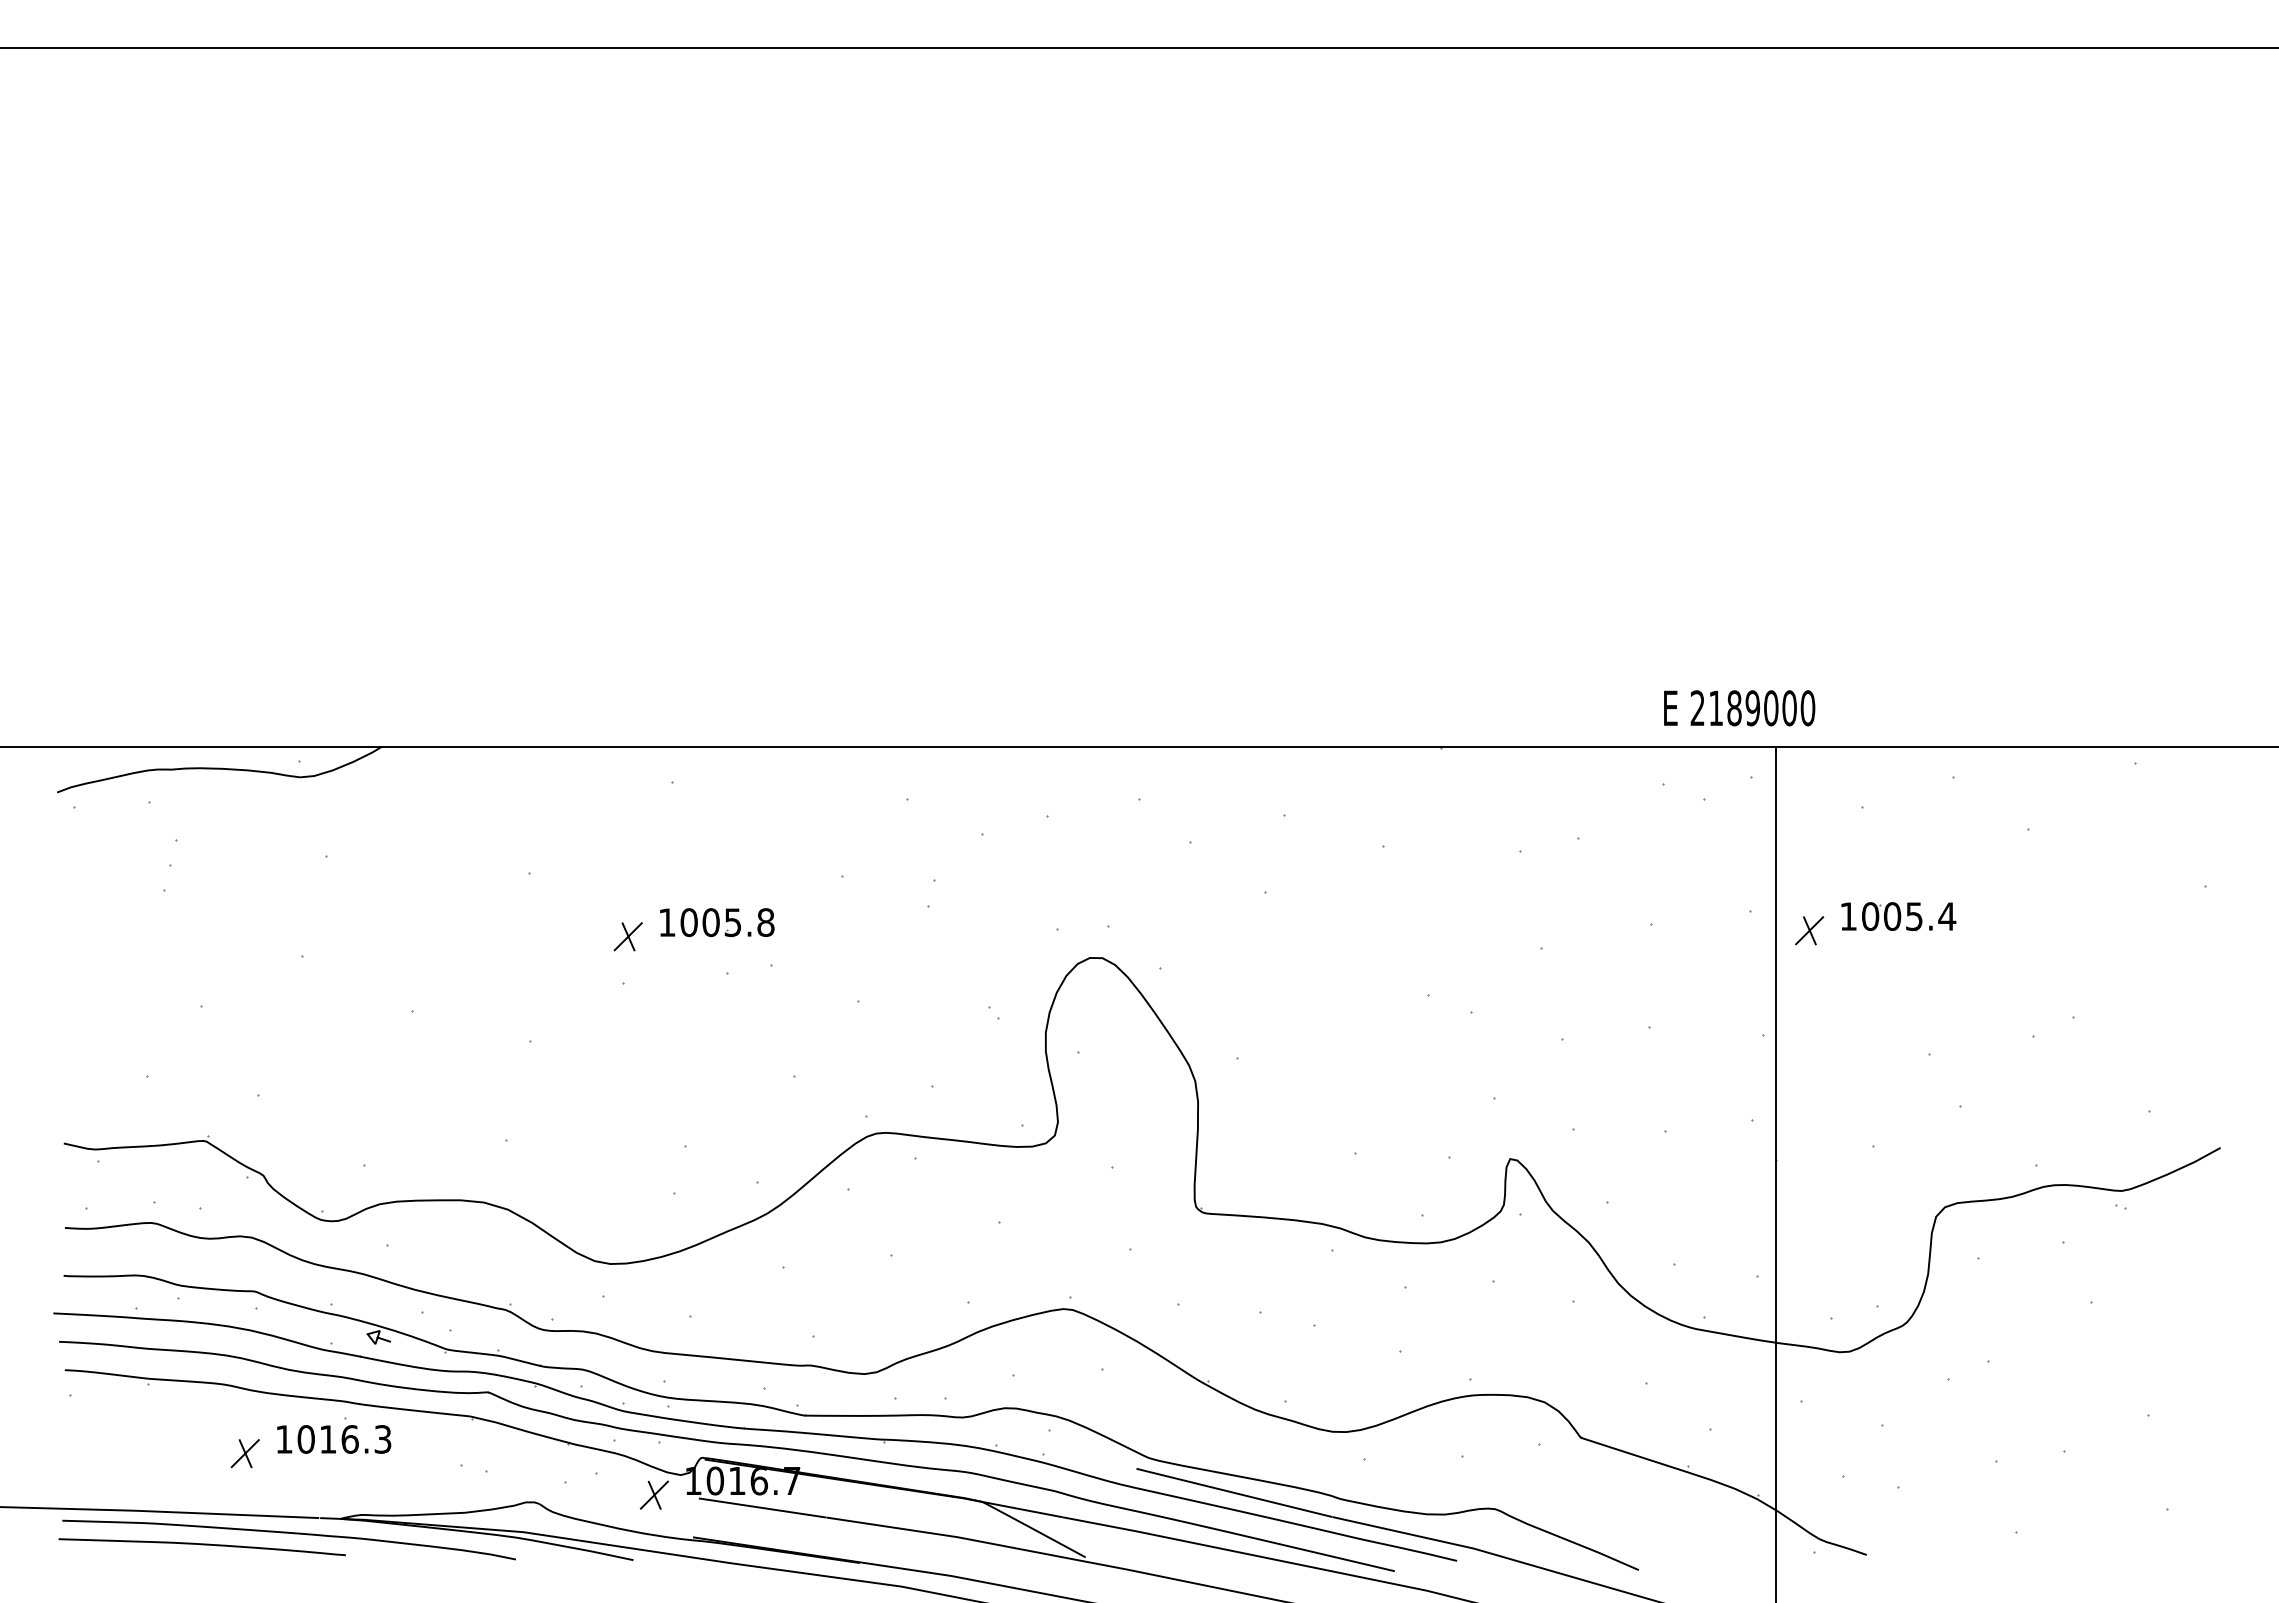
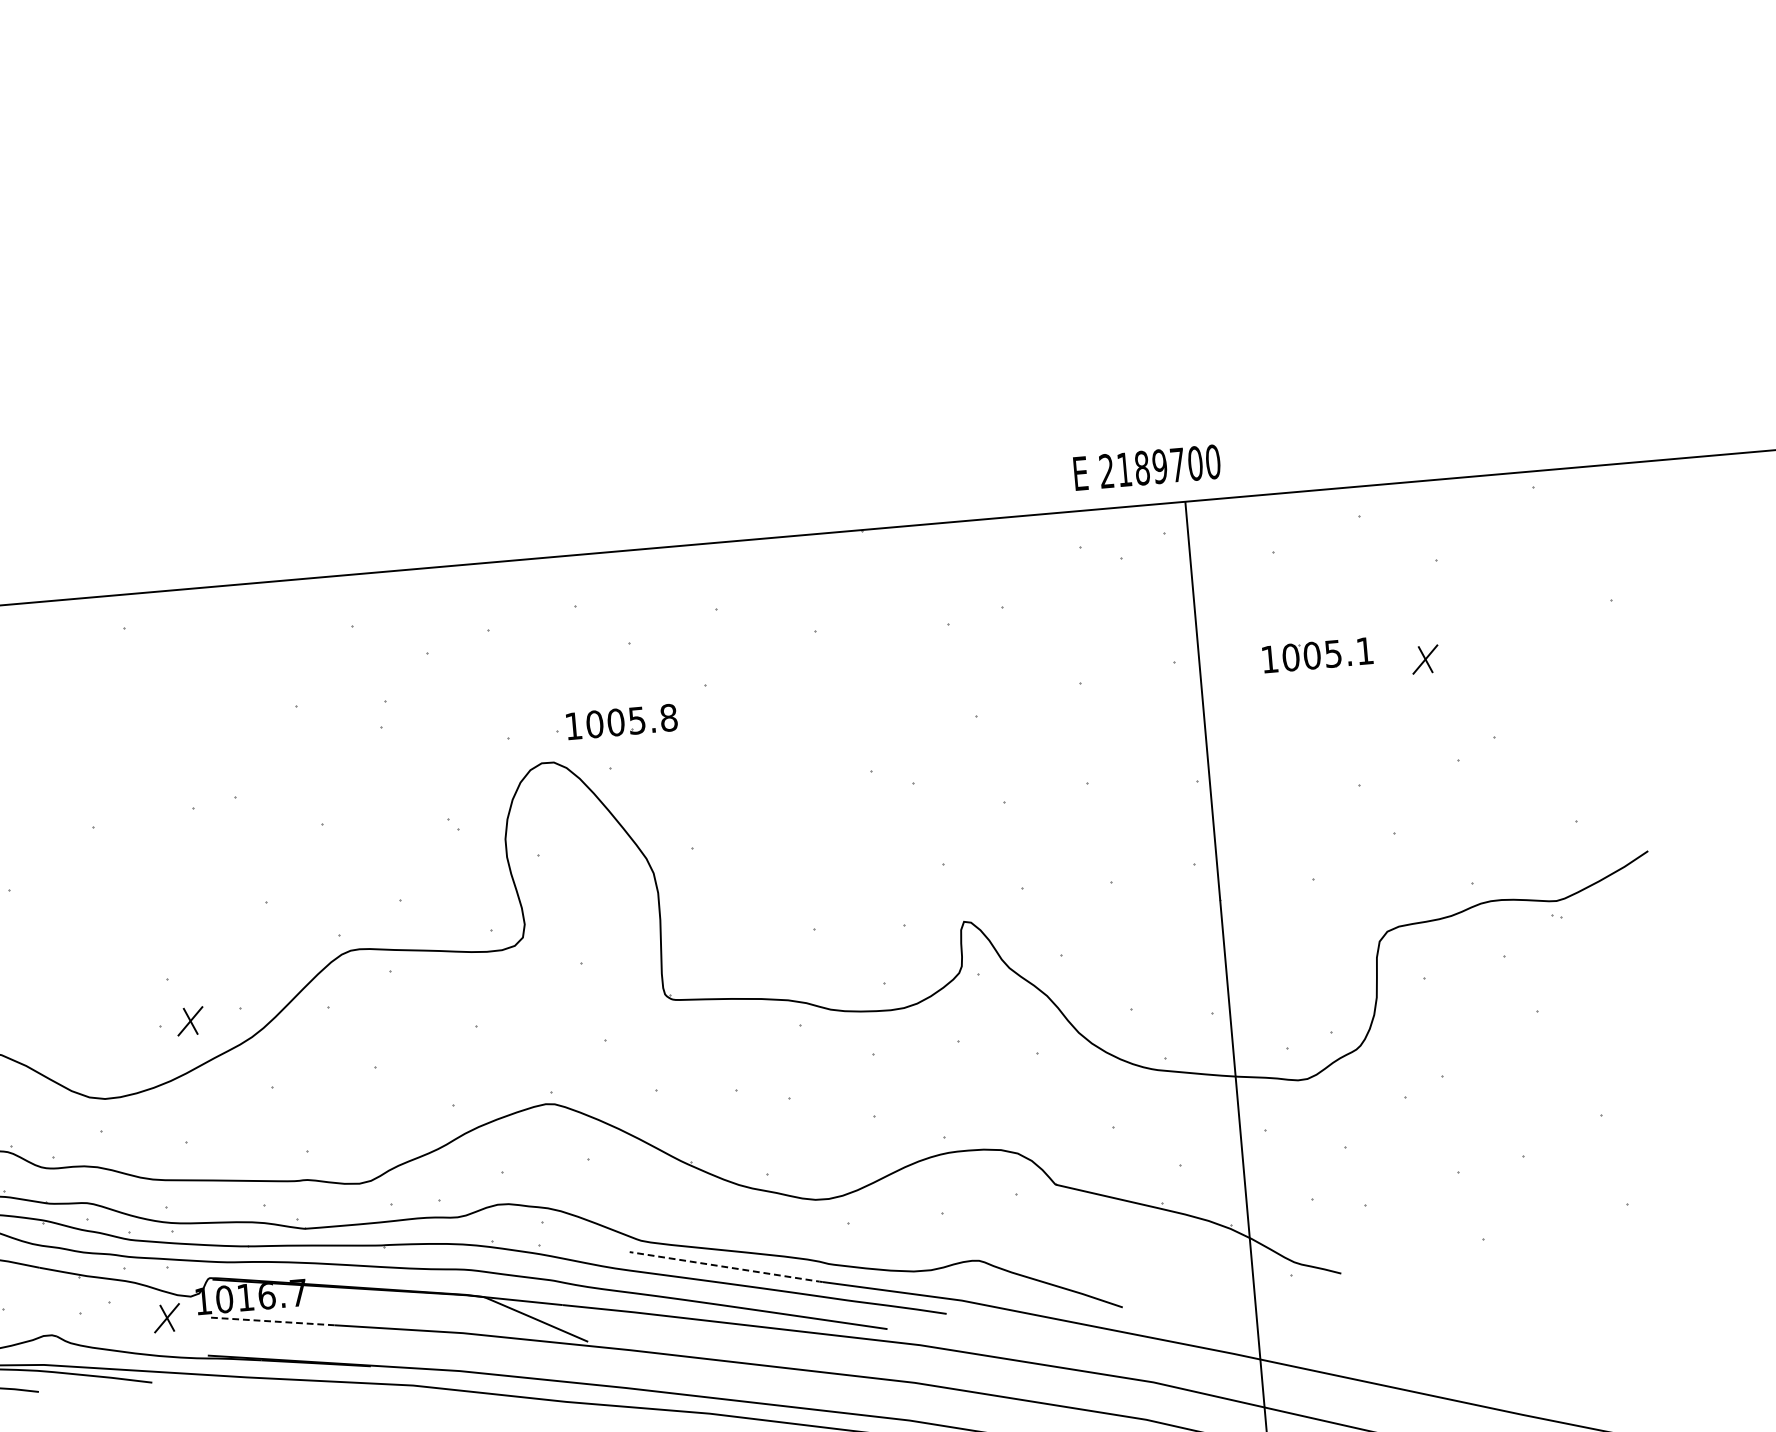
text: (1771, 708) -> (1177, 465), 2189000 -> 2189700
text: (1947, 916) -> (1365, 651), 1005.4 -> 1005.1
part: (717, 922) -> (622, 721), moved
part: (1809, 930) -> (1425, 659), moved
part: (627, 936) -> (189, 1021), moved
line: (1235, 1493) -> (727, 1267), solid -> dashed
line: (762, 1507) -> (272, 1320), solid -> dashed

